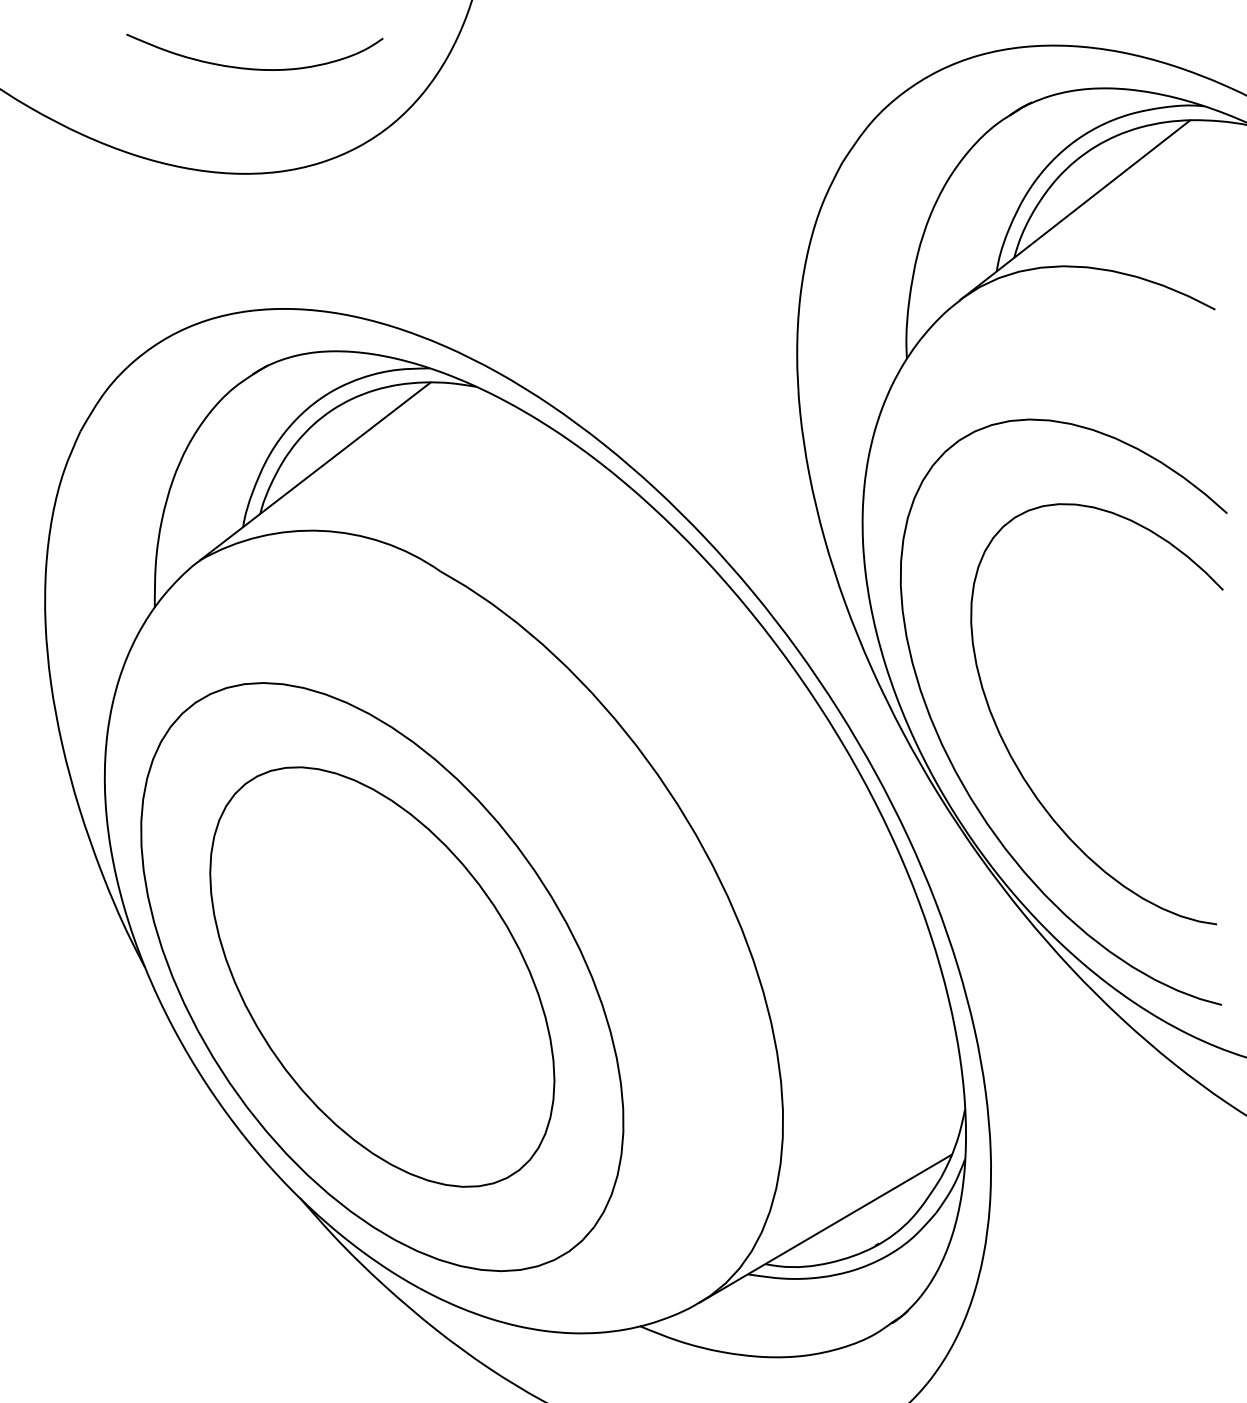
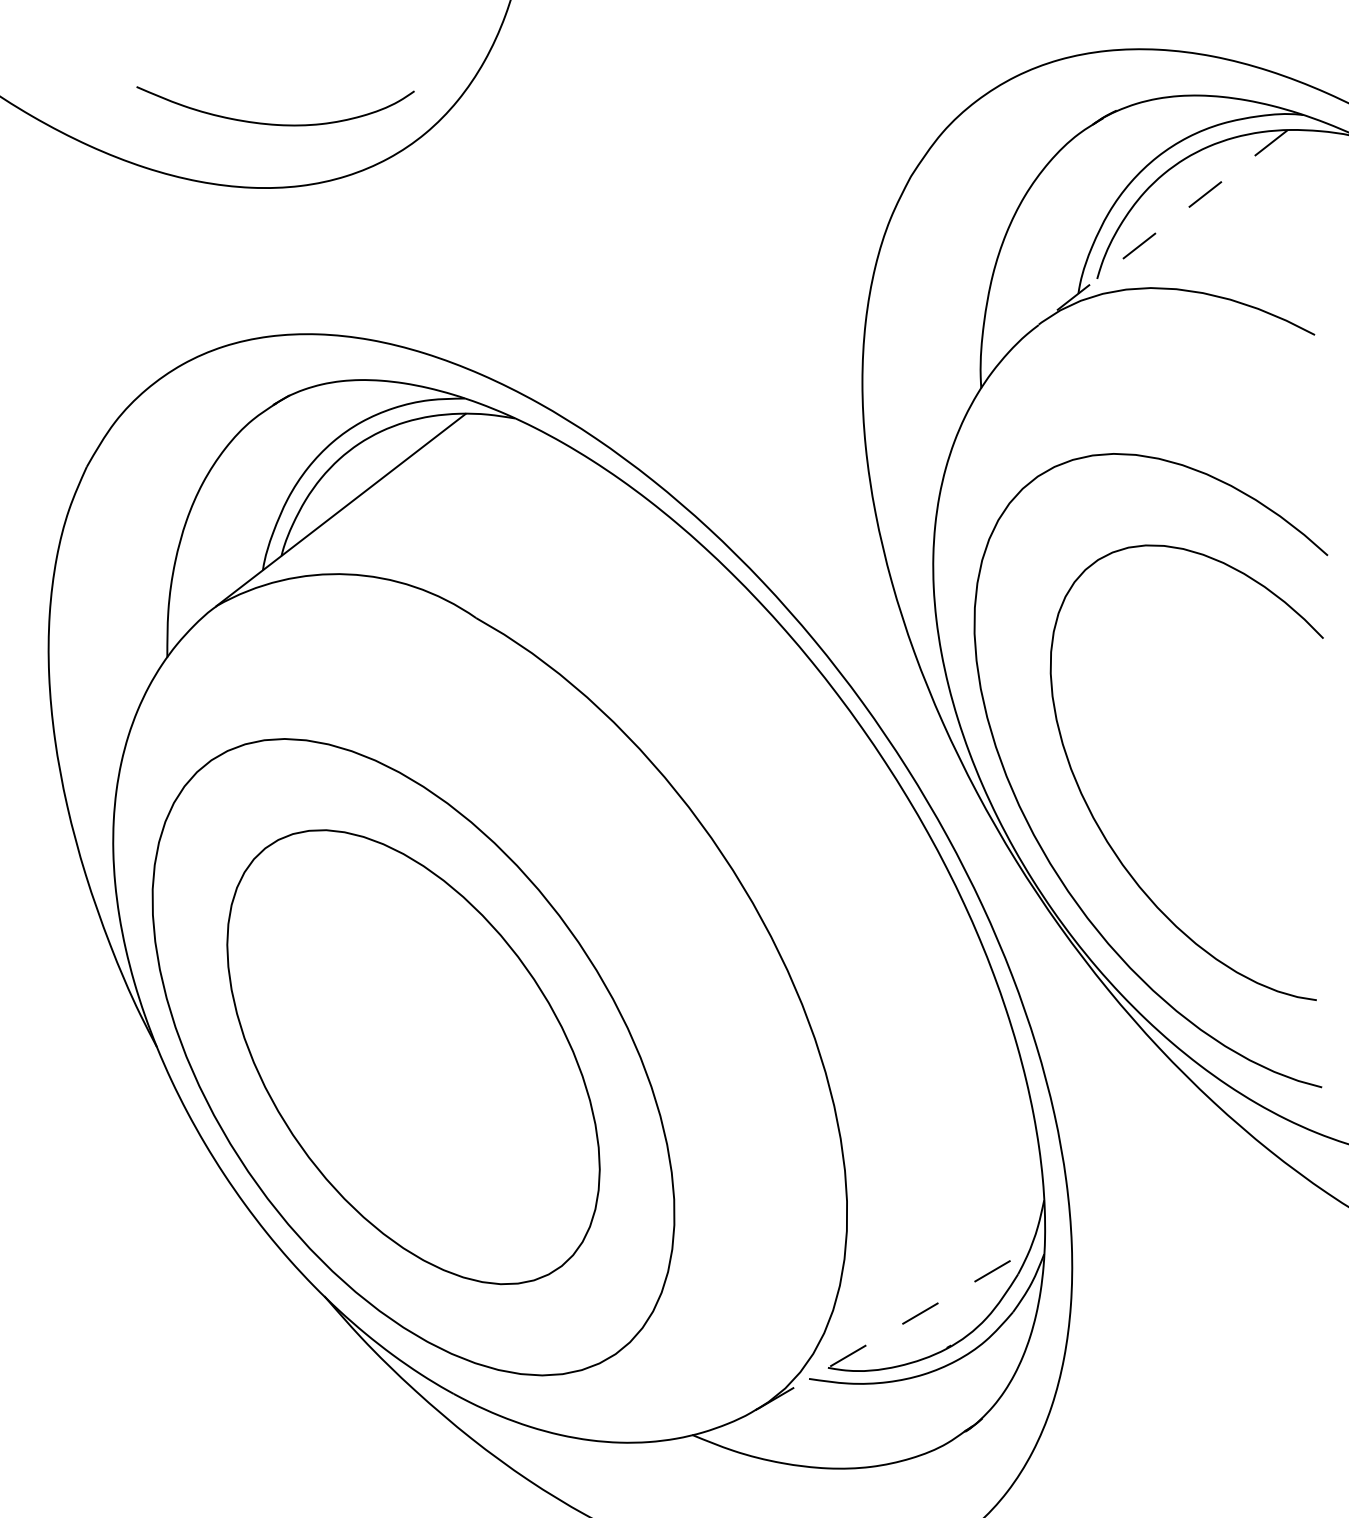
curve: (254, 68) -> (275, 123), moved
line: (1075, 210) -> (1163, 227), solid -> dashed
line: (826, 1228) -> (894, 1329), solid -> dashed

